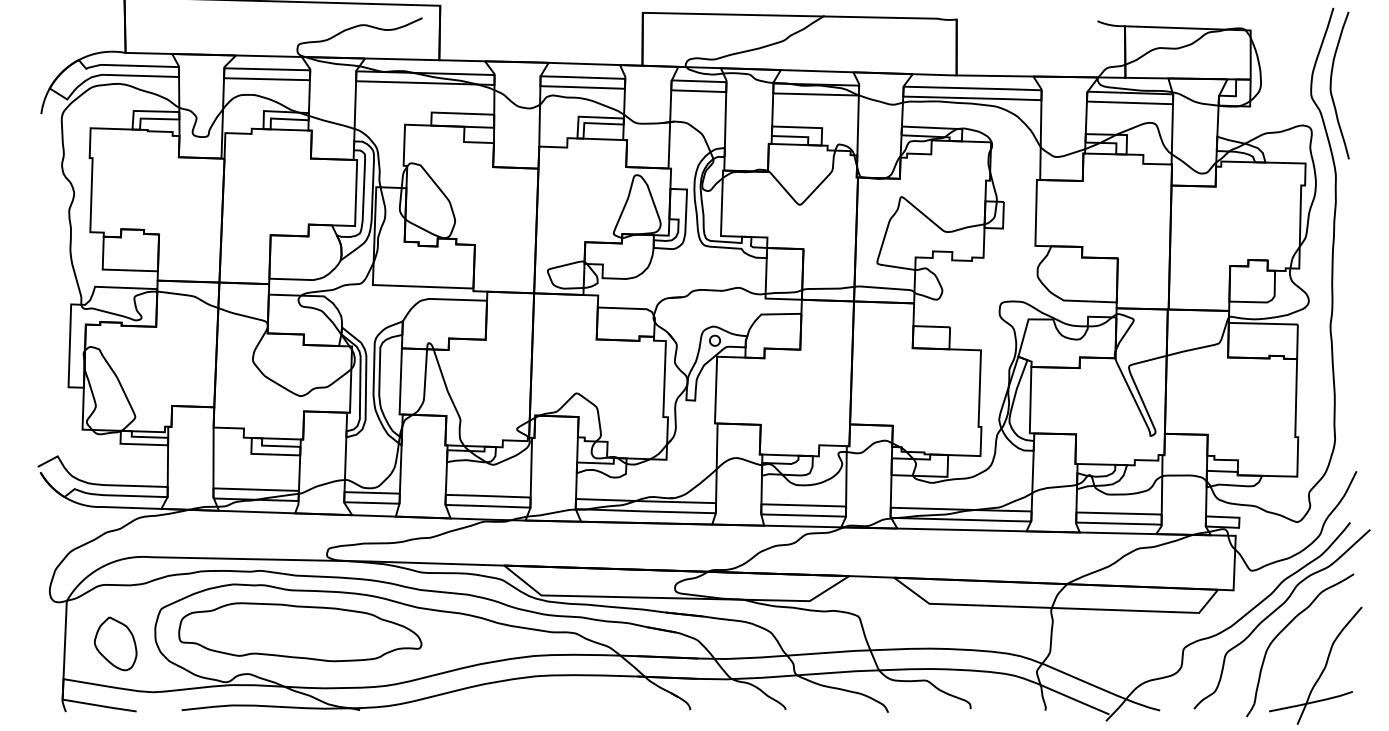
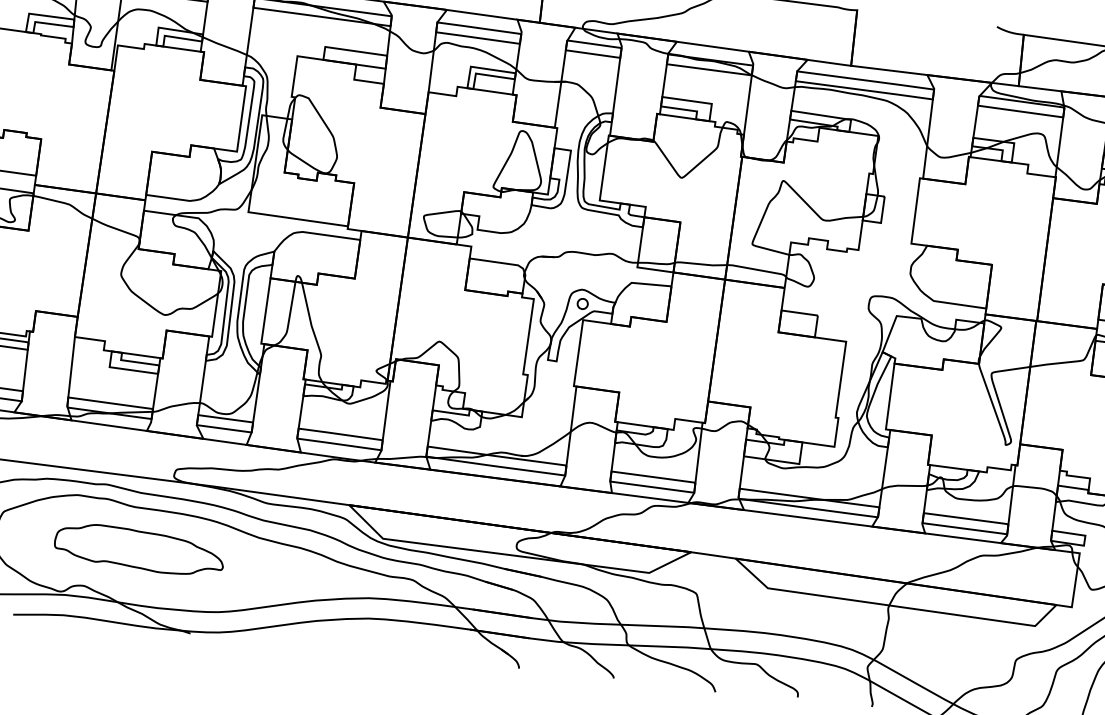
part: (300, 632) -> (139, 550), size x0.7

